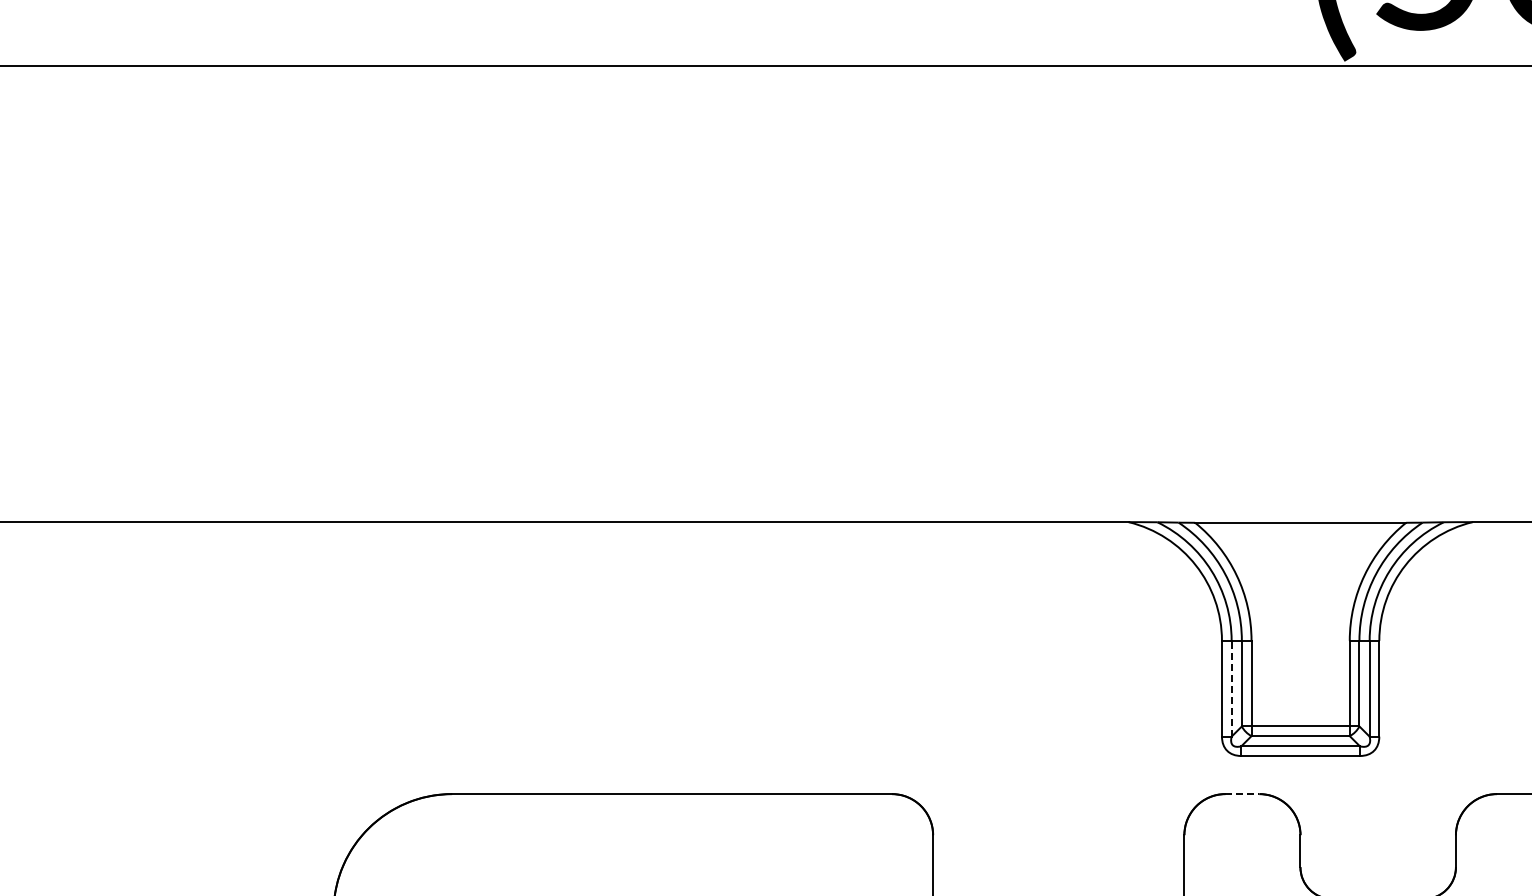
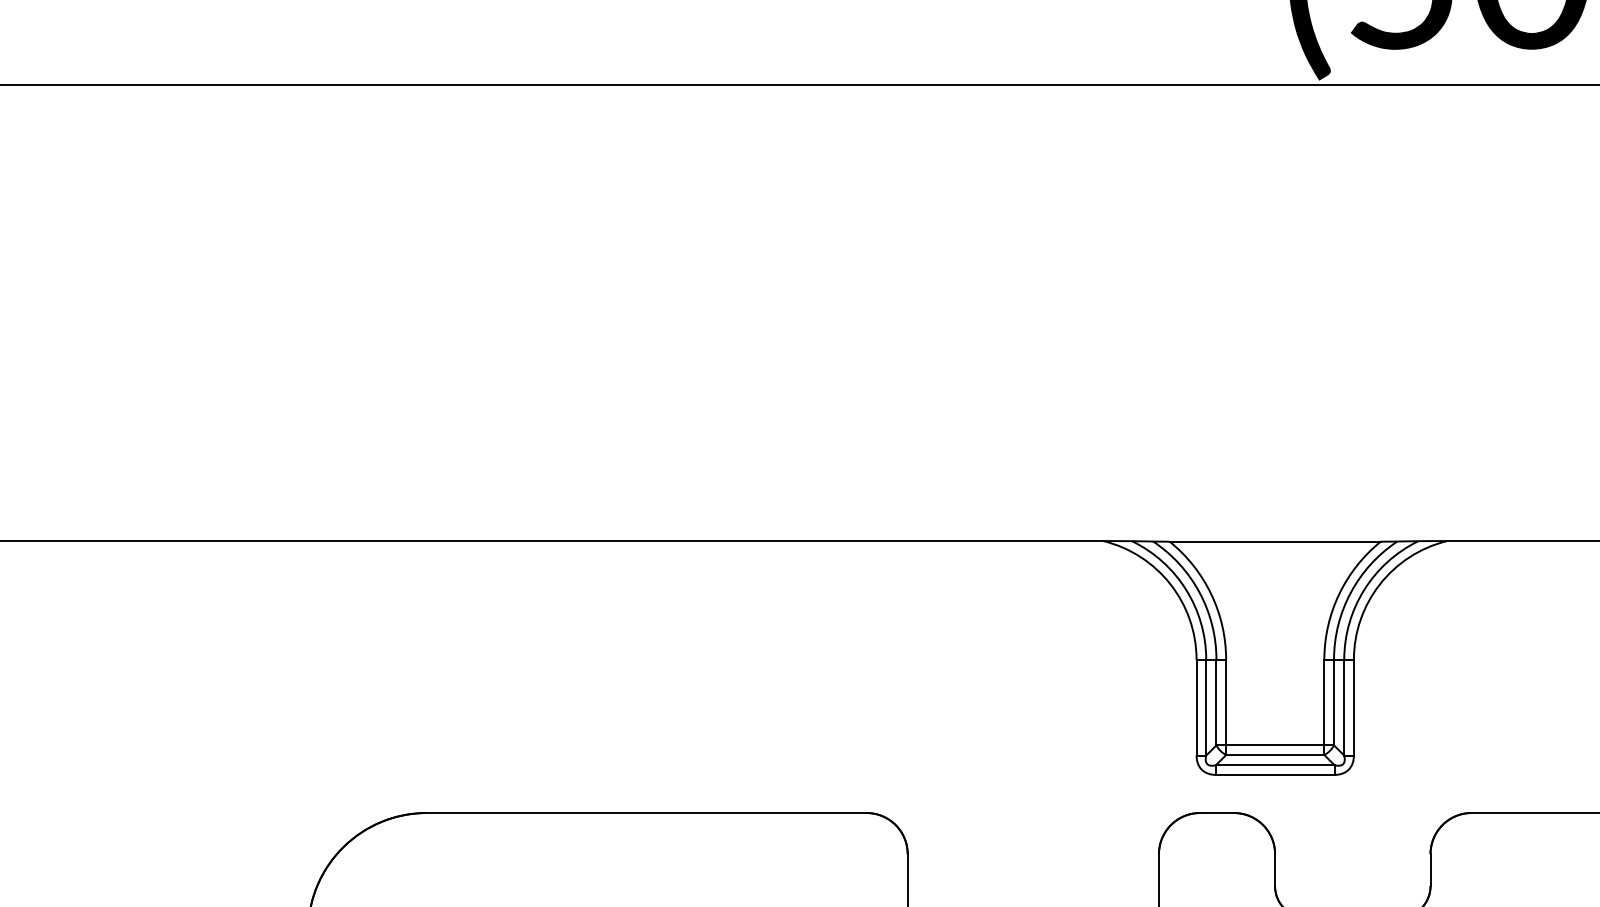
line: (1231, 688) -> (1206, 707), dashed -> solid
line: (1242, 793) -> (1217, 812), dashed -> solid

